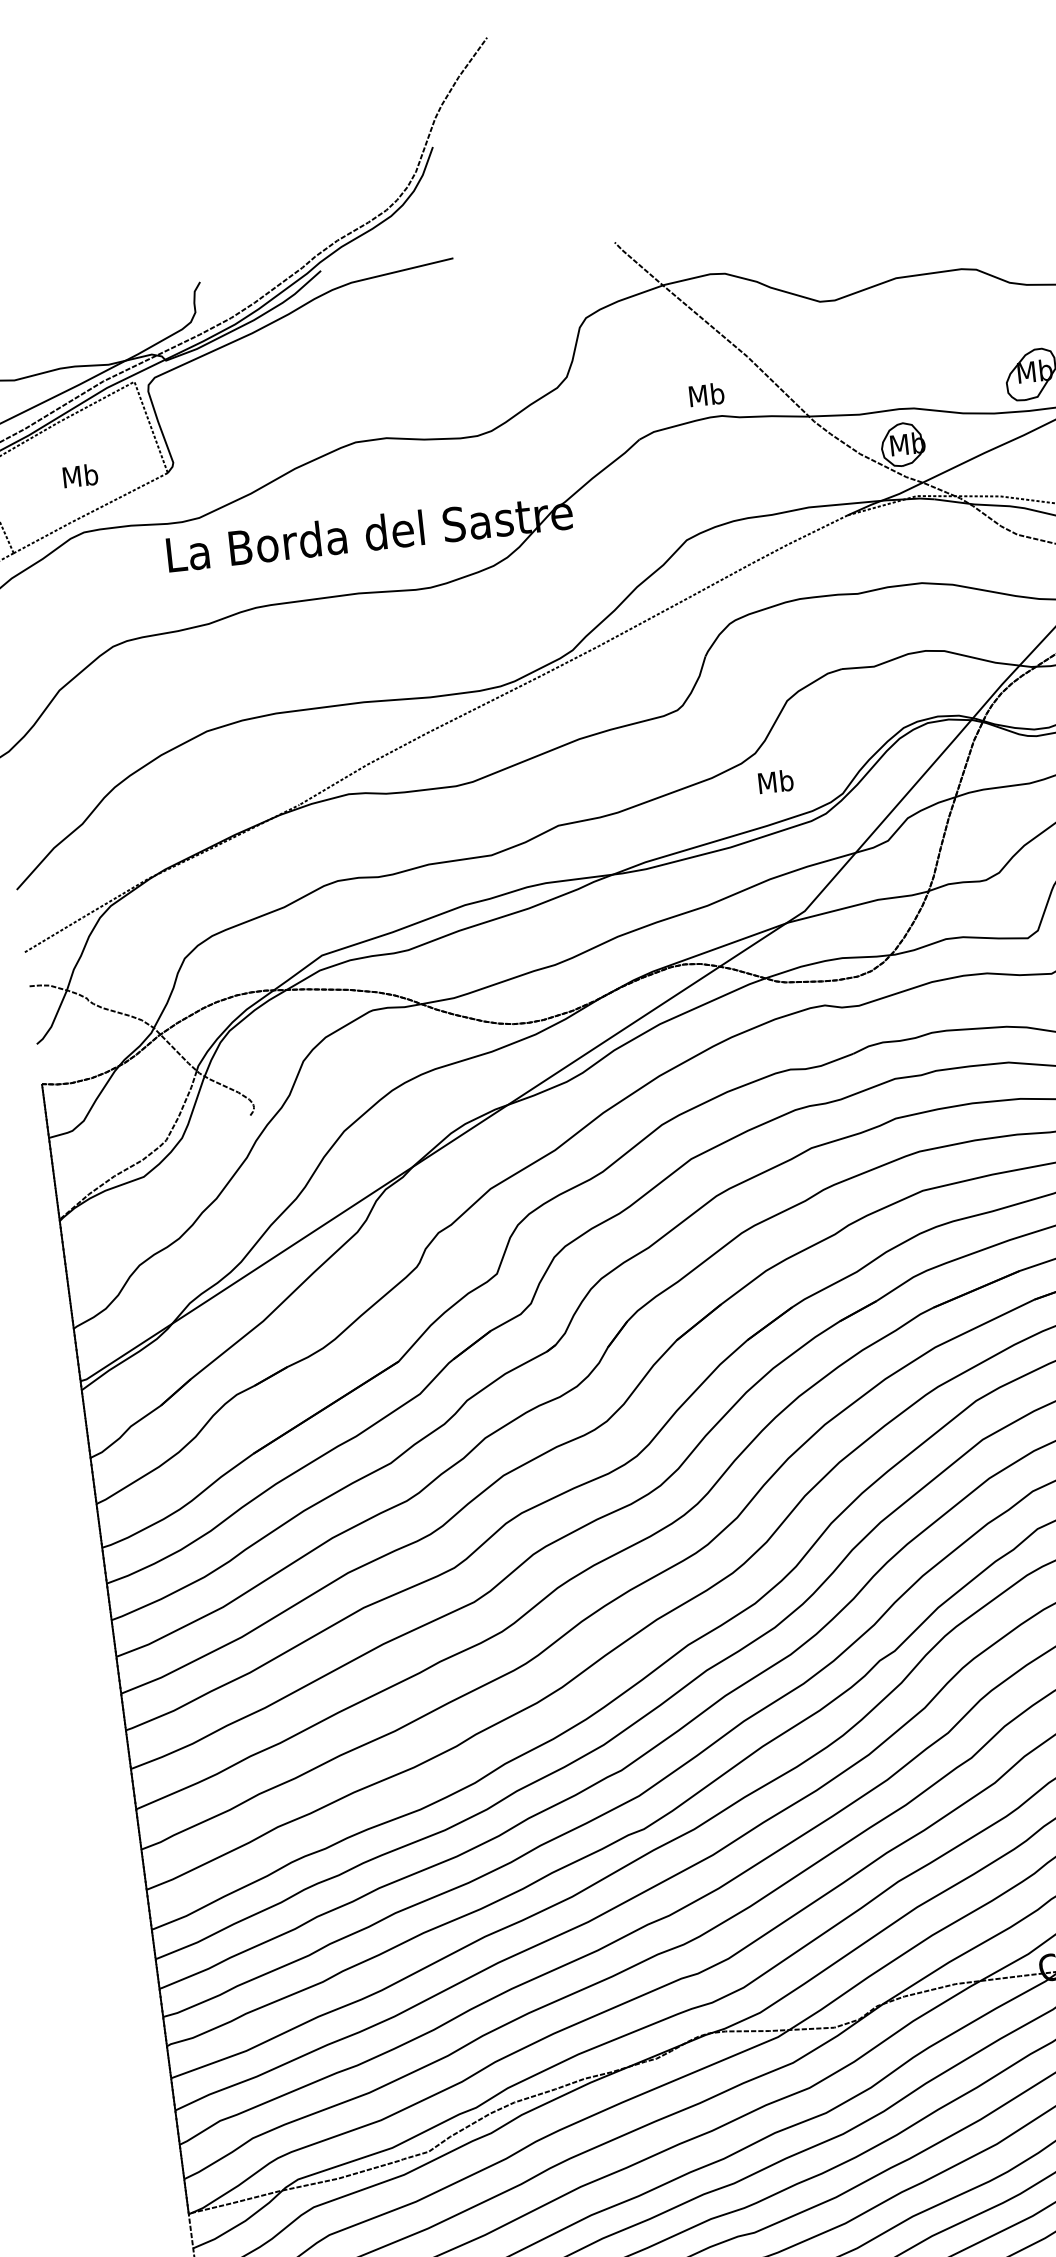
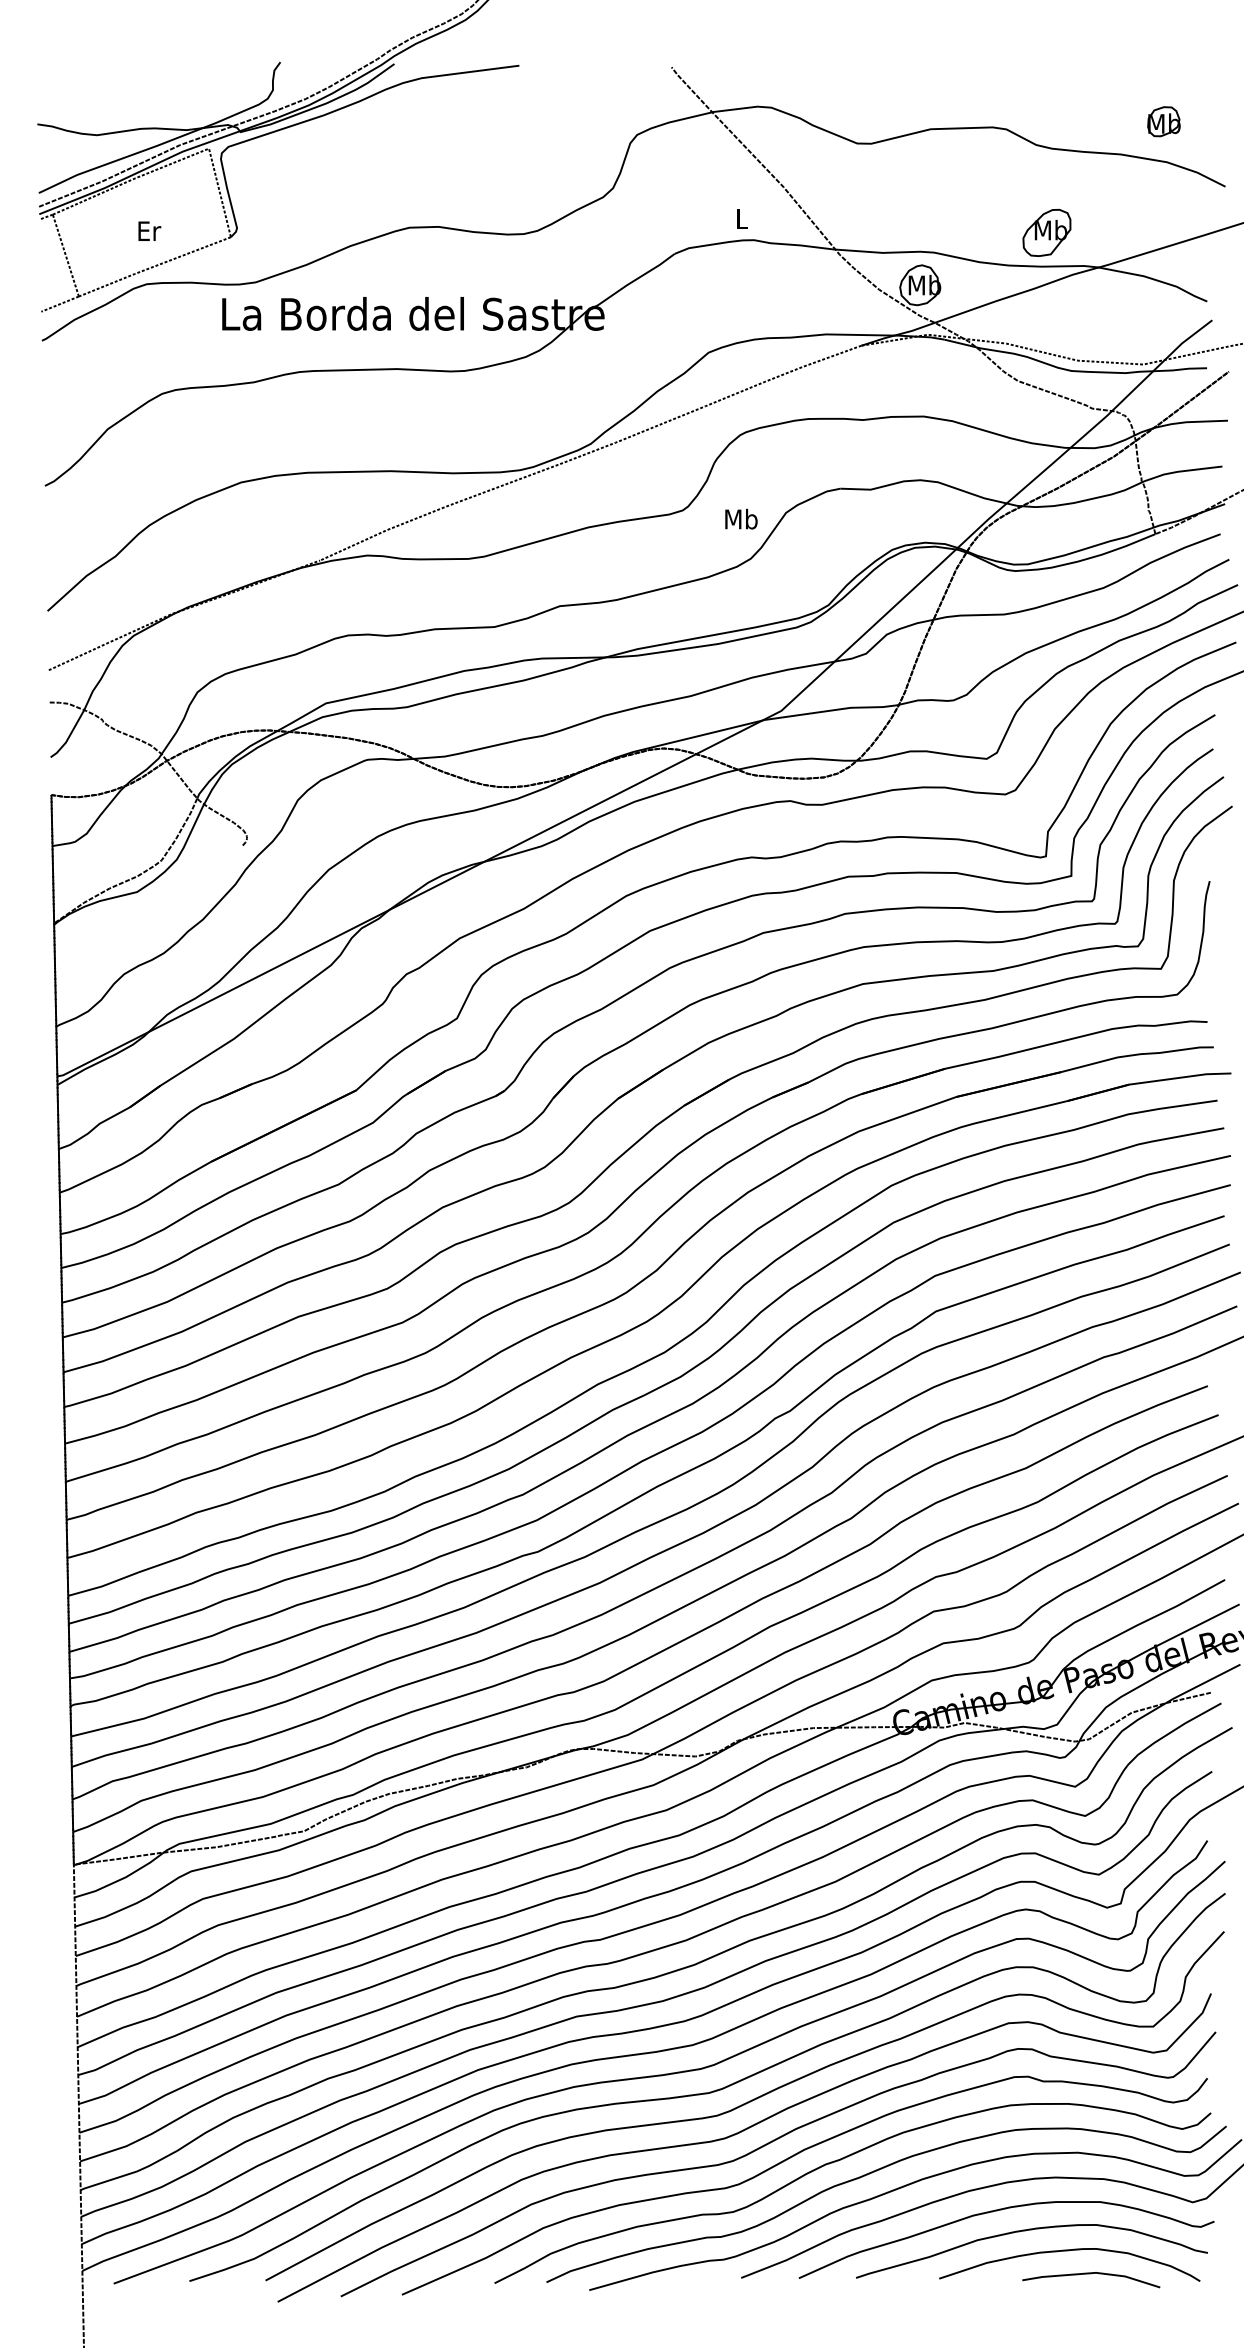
text: (707, 394) -> (742, 218), Mb -> L
text: (80, 475) -> (149, 230), Mb -> Er
text: (775, 781) -> (741, 518), moved

